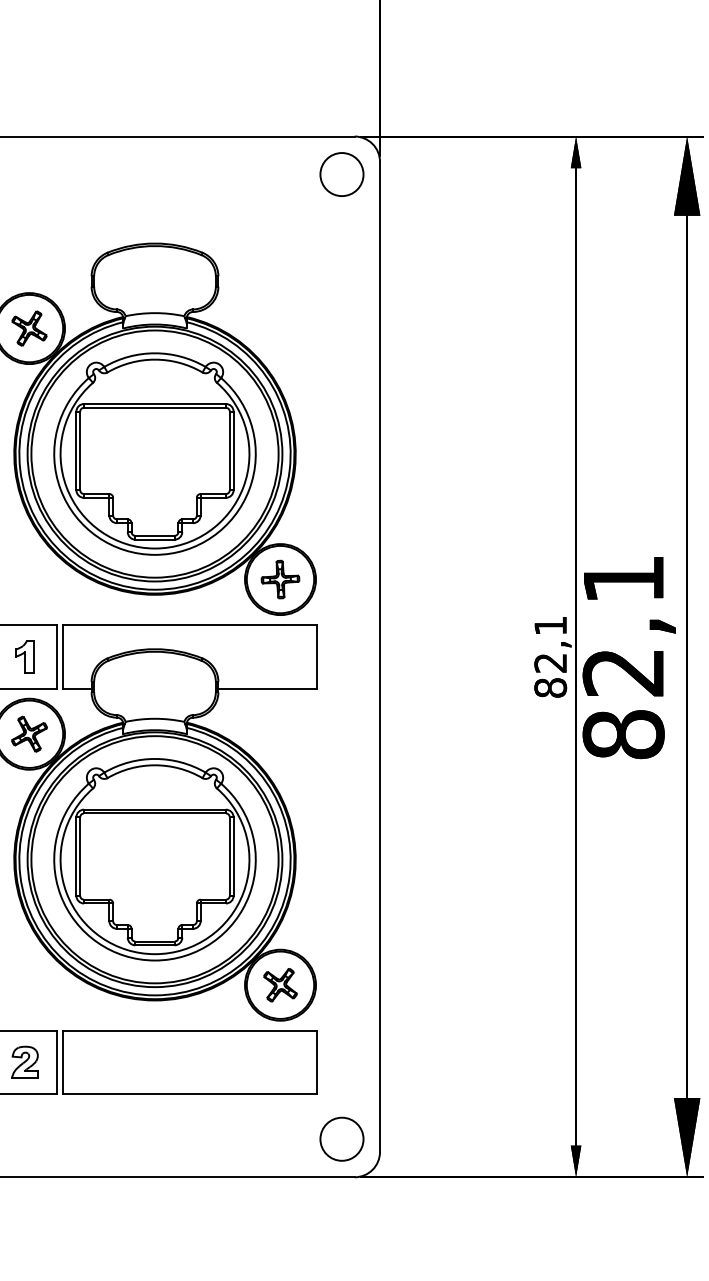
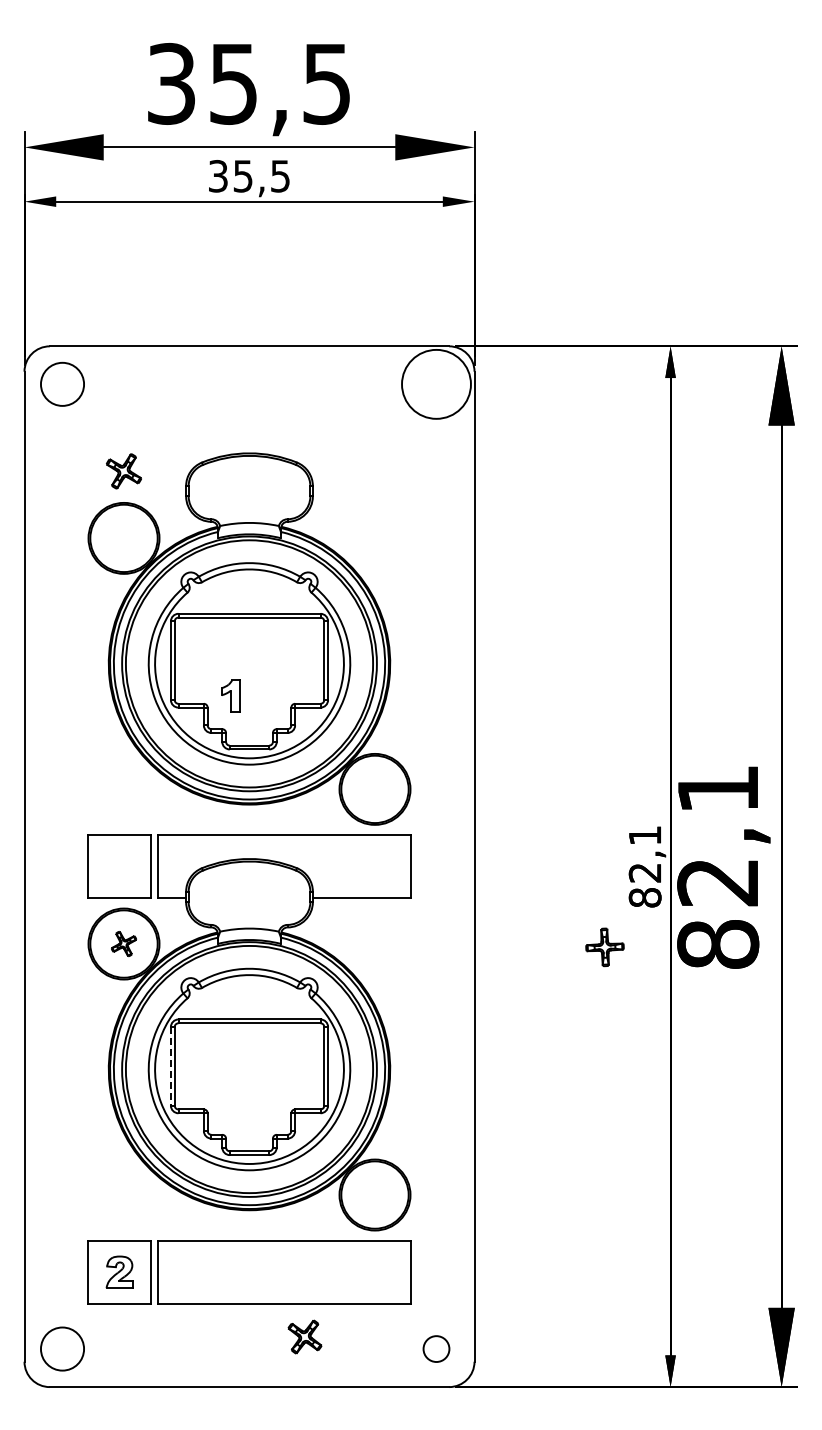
circle: (342, 173) -> (436, 383), size x1.6
part: (29, 328) -> (123, 471), moved
part: (280, 579) -> (604, 947), moved
part: (25, 656) -> (230, 695), moved
part: (29, 733) -> (123, 943), size x0.7
line: (76, 856) -> (170, 1066), solid -> dashed
part: (280, 984) -> (304, 1336), moved
circle: (342, 1138) -> (436, 1348), size x0.6

